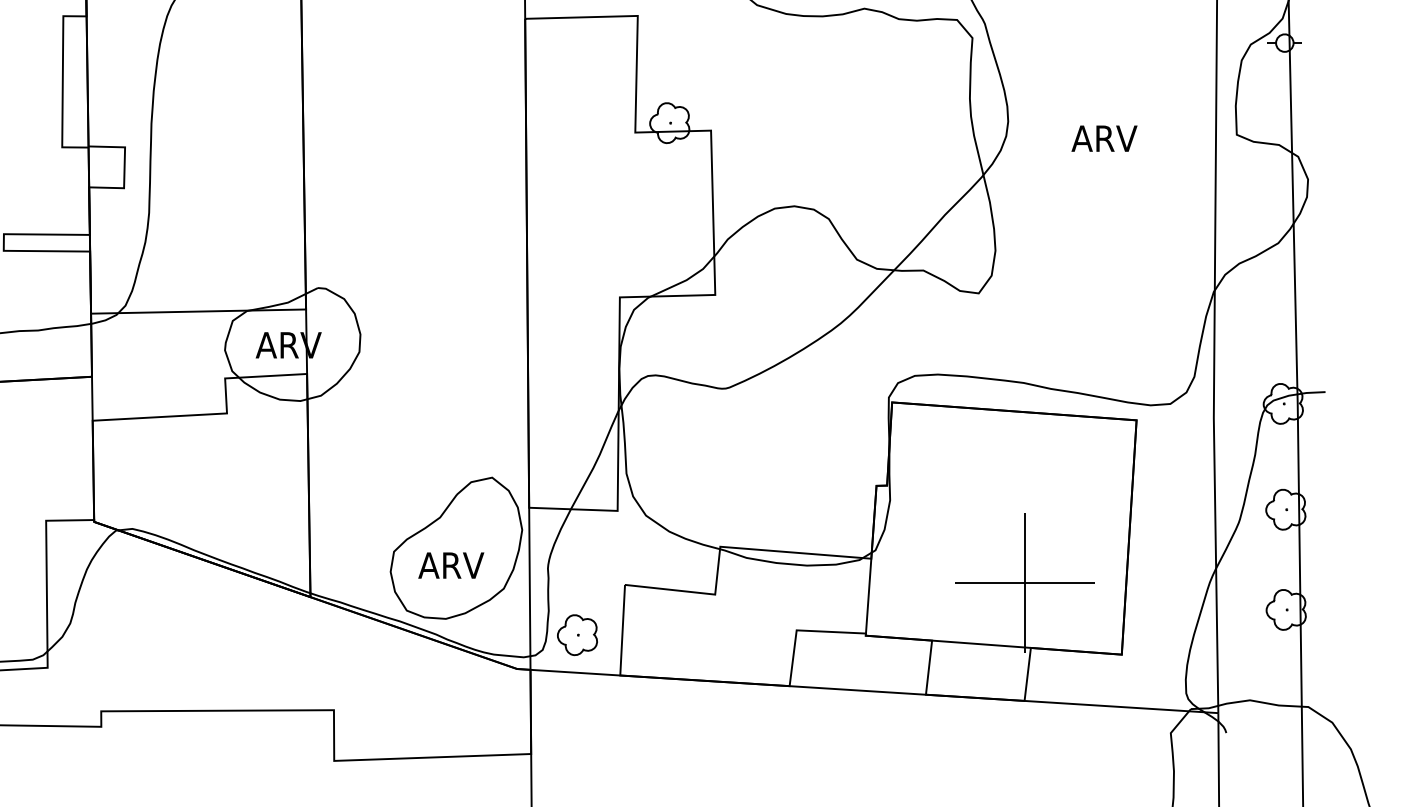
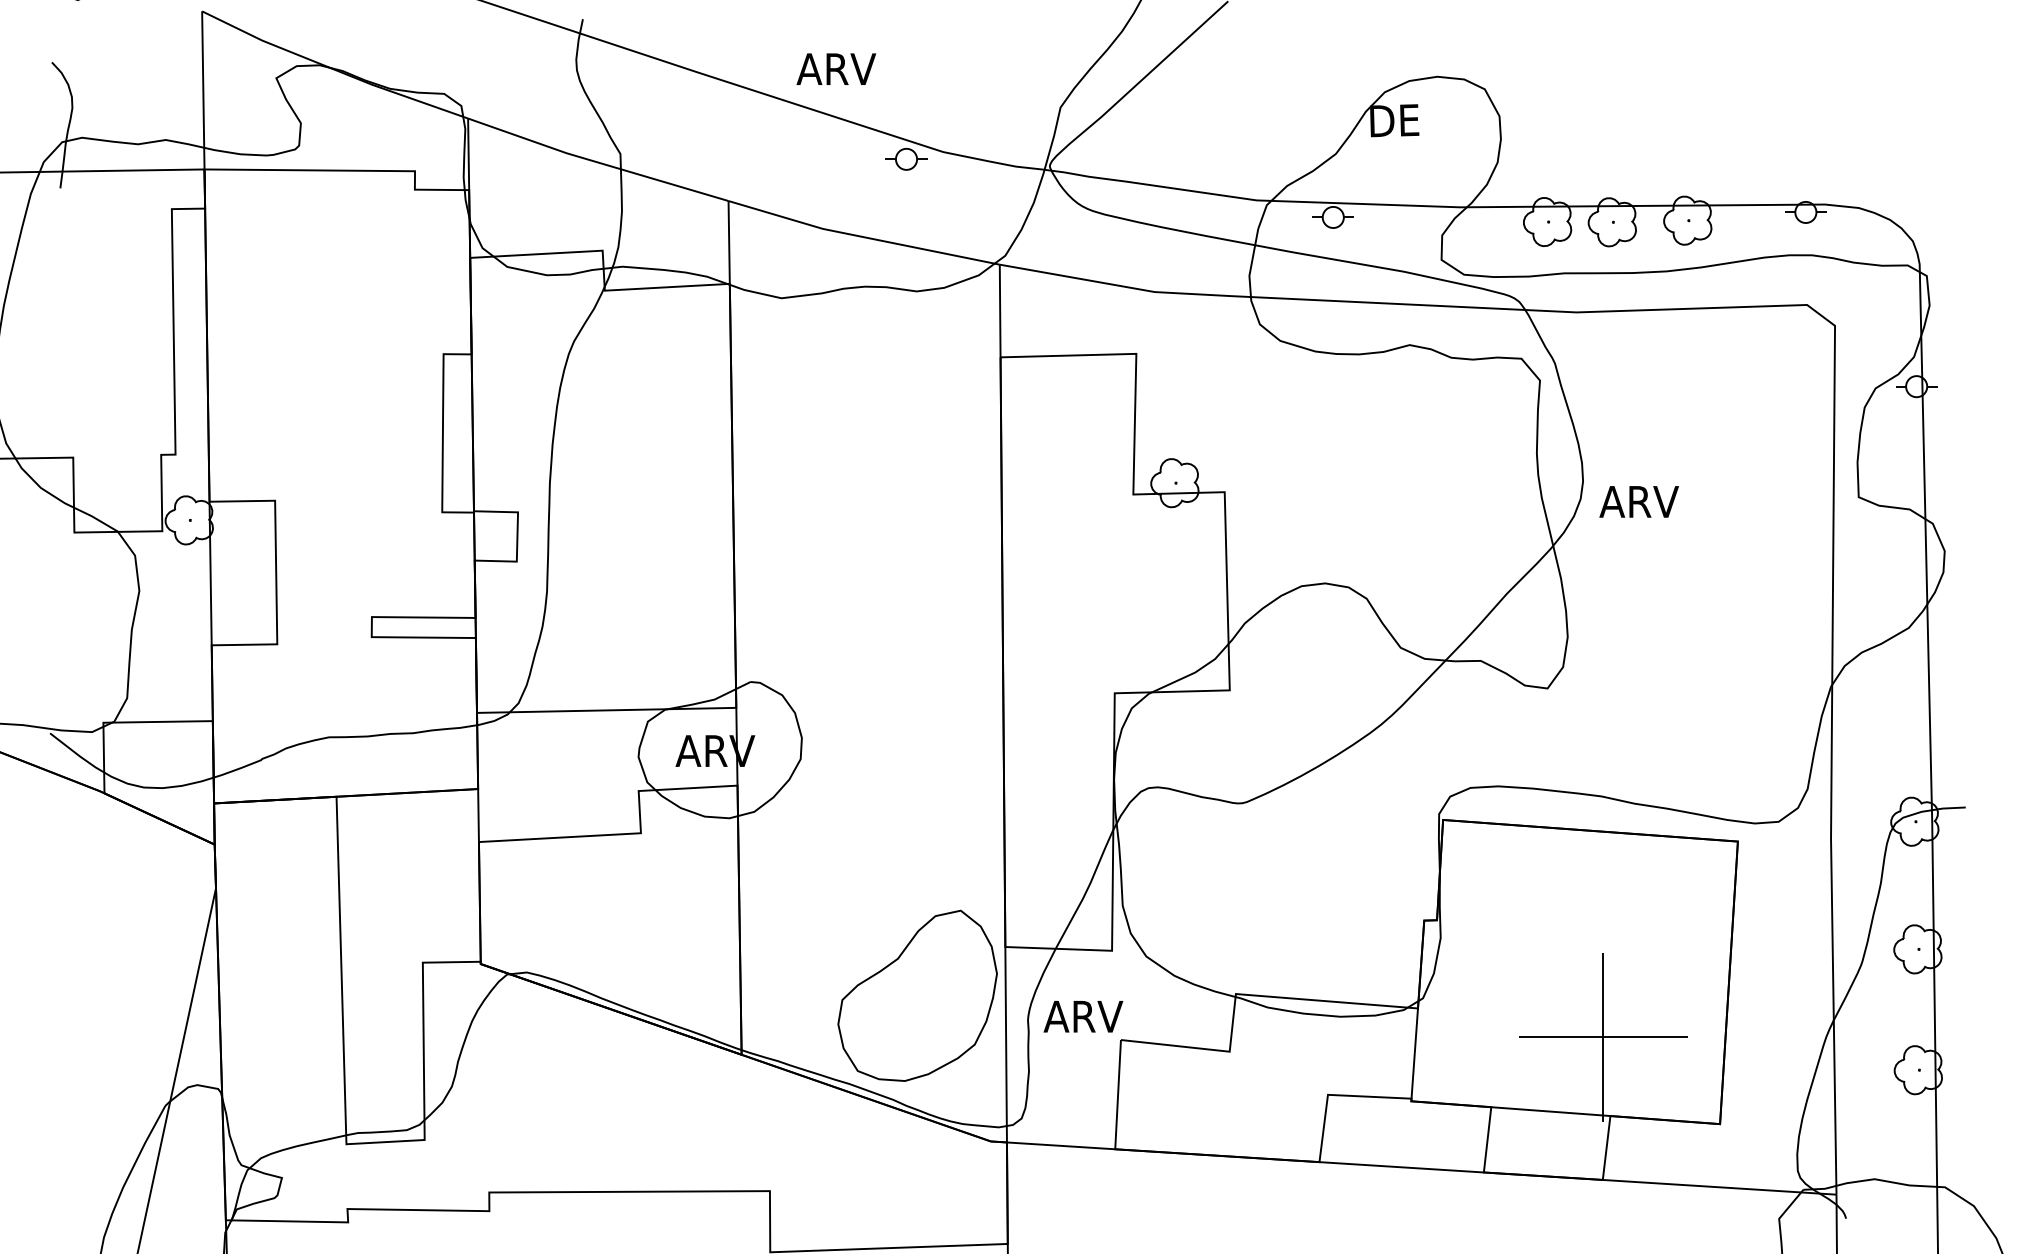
text: (1103, 138) -> (1638, 501), moved
text: (451, 565) -> (1083, 1016), moved
part: (577, 635) -> (1063, 1100), removed

